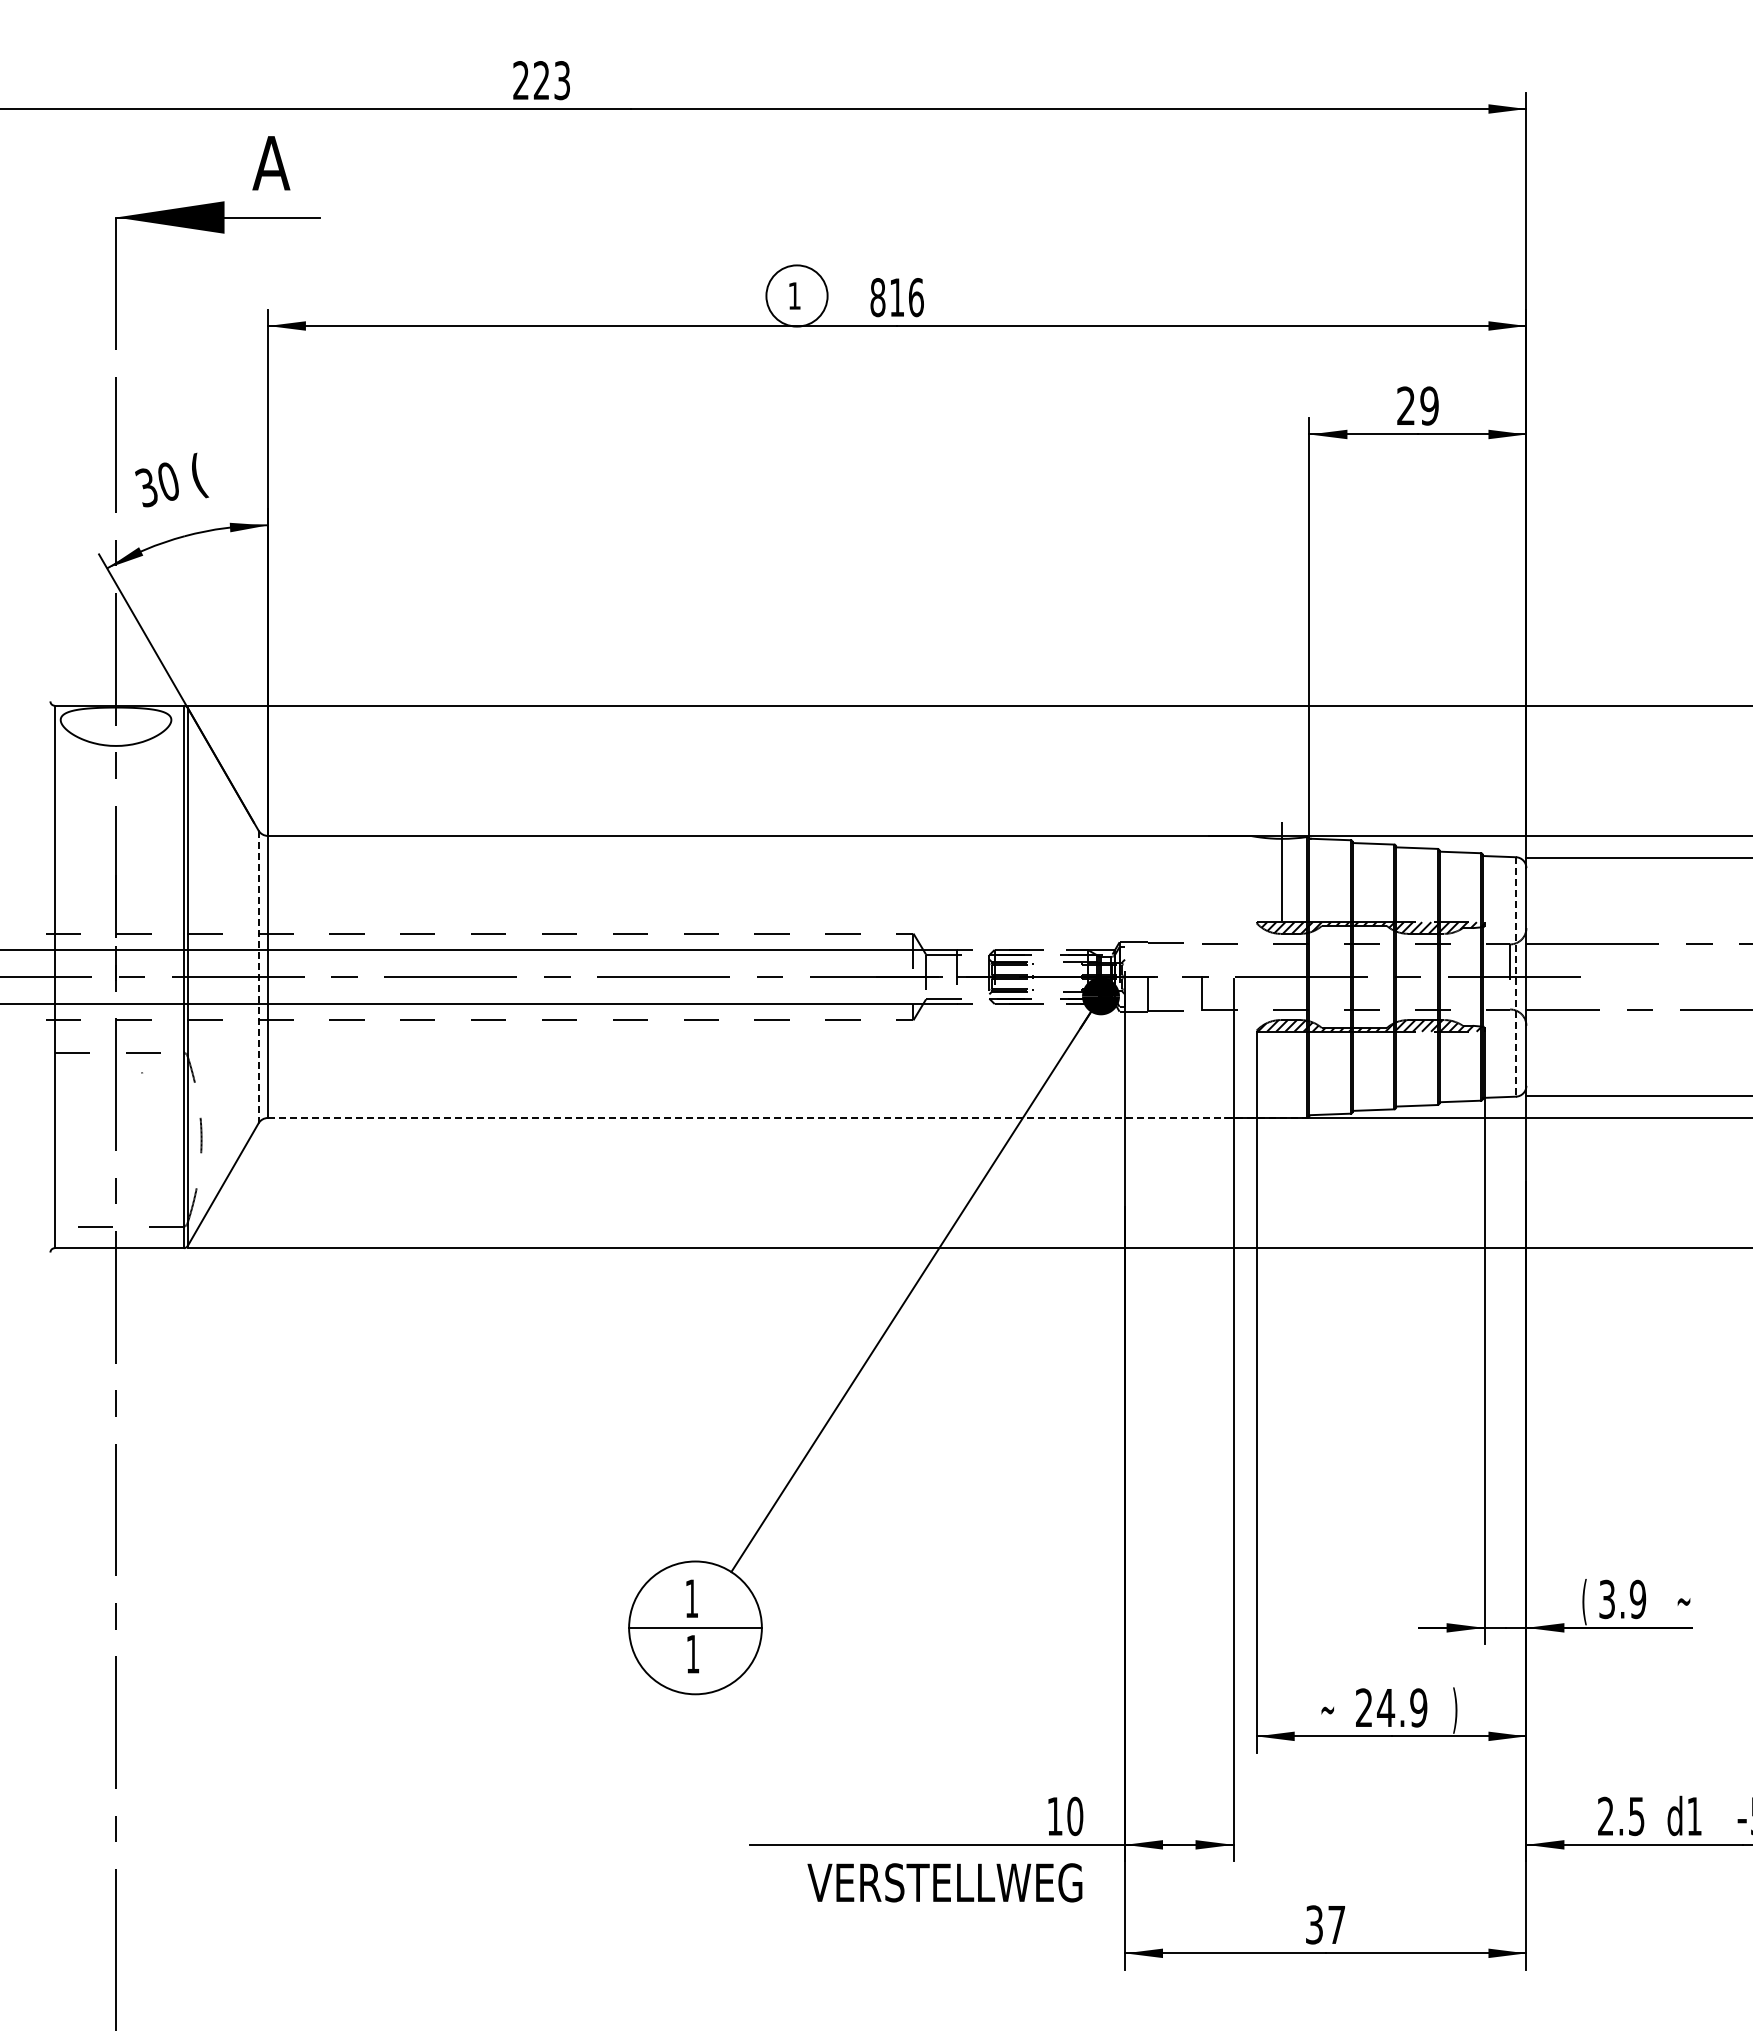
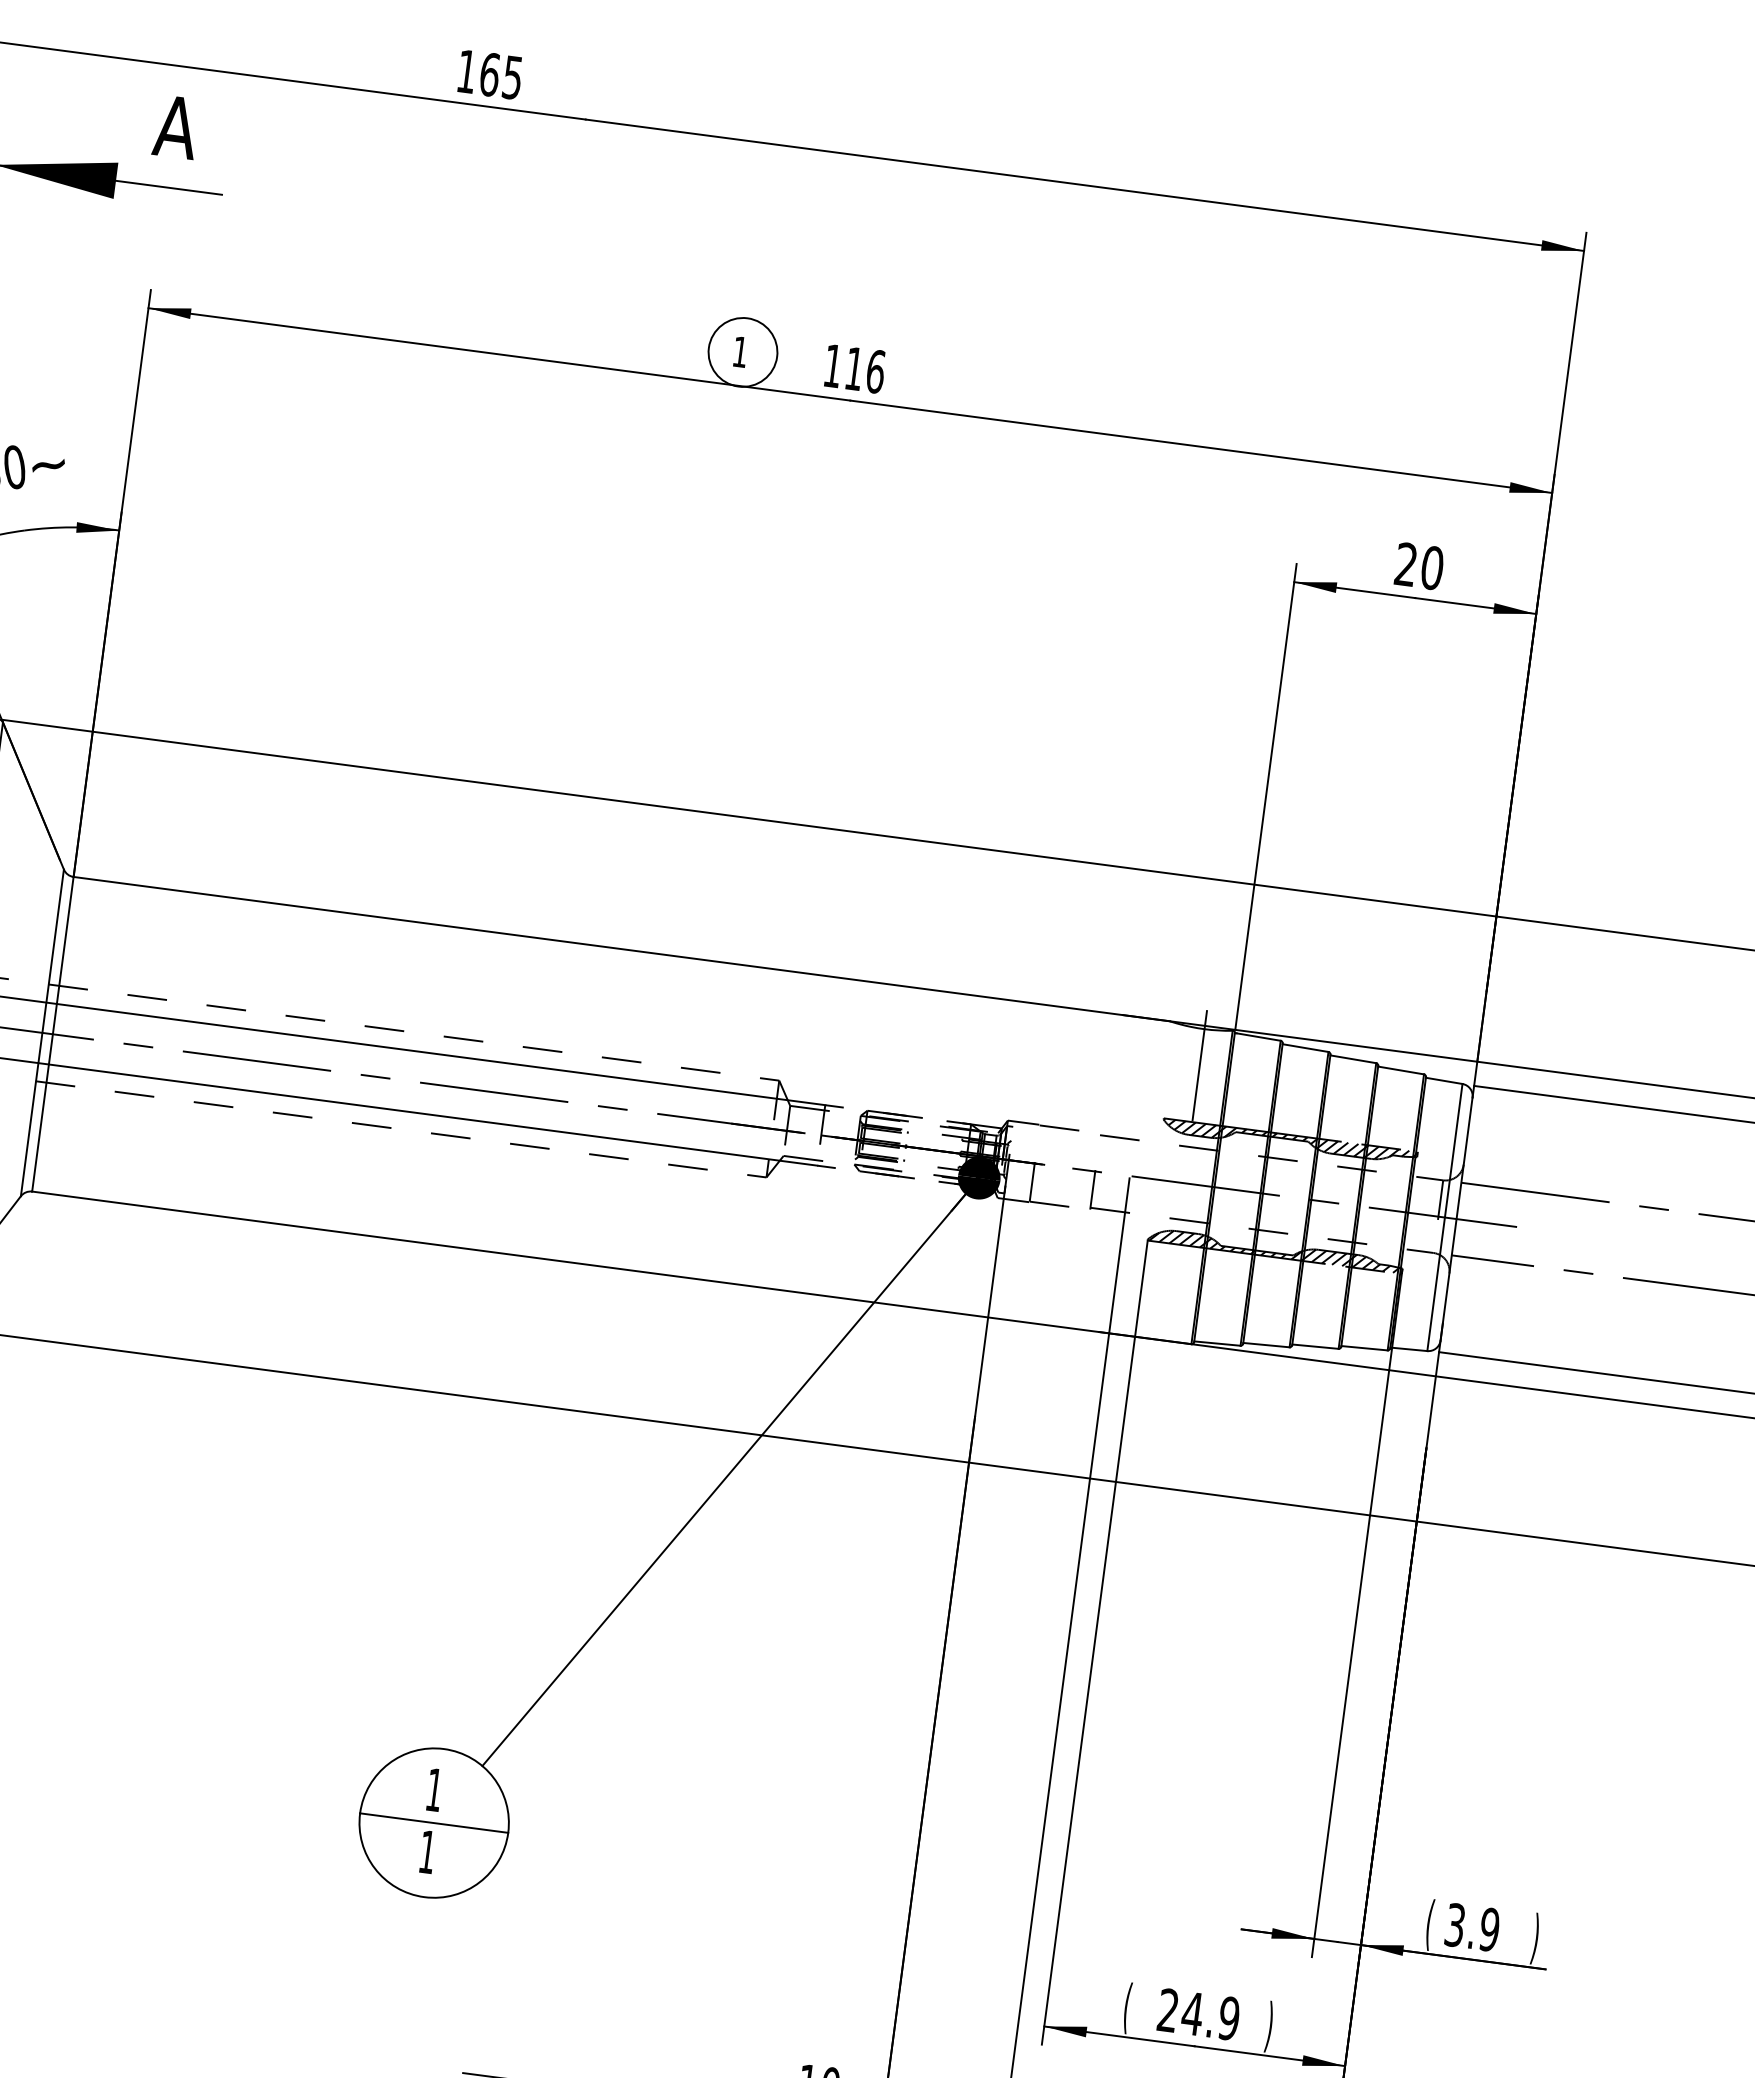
text: (541, 80) -> (489, 74), 223 -> 165
text: (877, 297) -> (832, 365), 816 -> 116
text: (1429, 405) -> (1432, 567), 29 -> 20
text: (198, 475) -> (49, 464), ( -> ~
line: (1515, 976) -> (1444, 1216), dashed -> solid
line: (258, 977) -> (42, 1033), dashed -> solid
line: (787, 1118) -> (611, 1268), dashed -> solid
text: (1683, 1602) -> (1539, 1939), ~ -> )
text: (1327, 1710) -> (1126, 2008), ~ -> (

